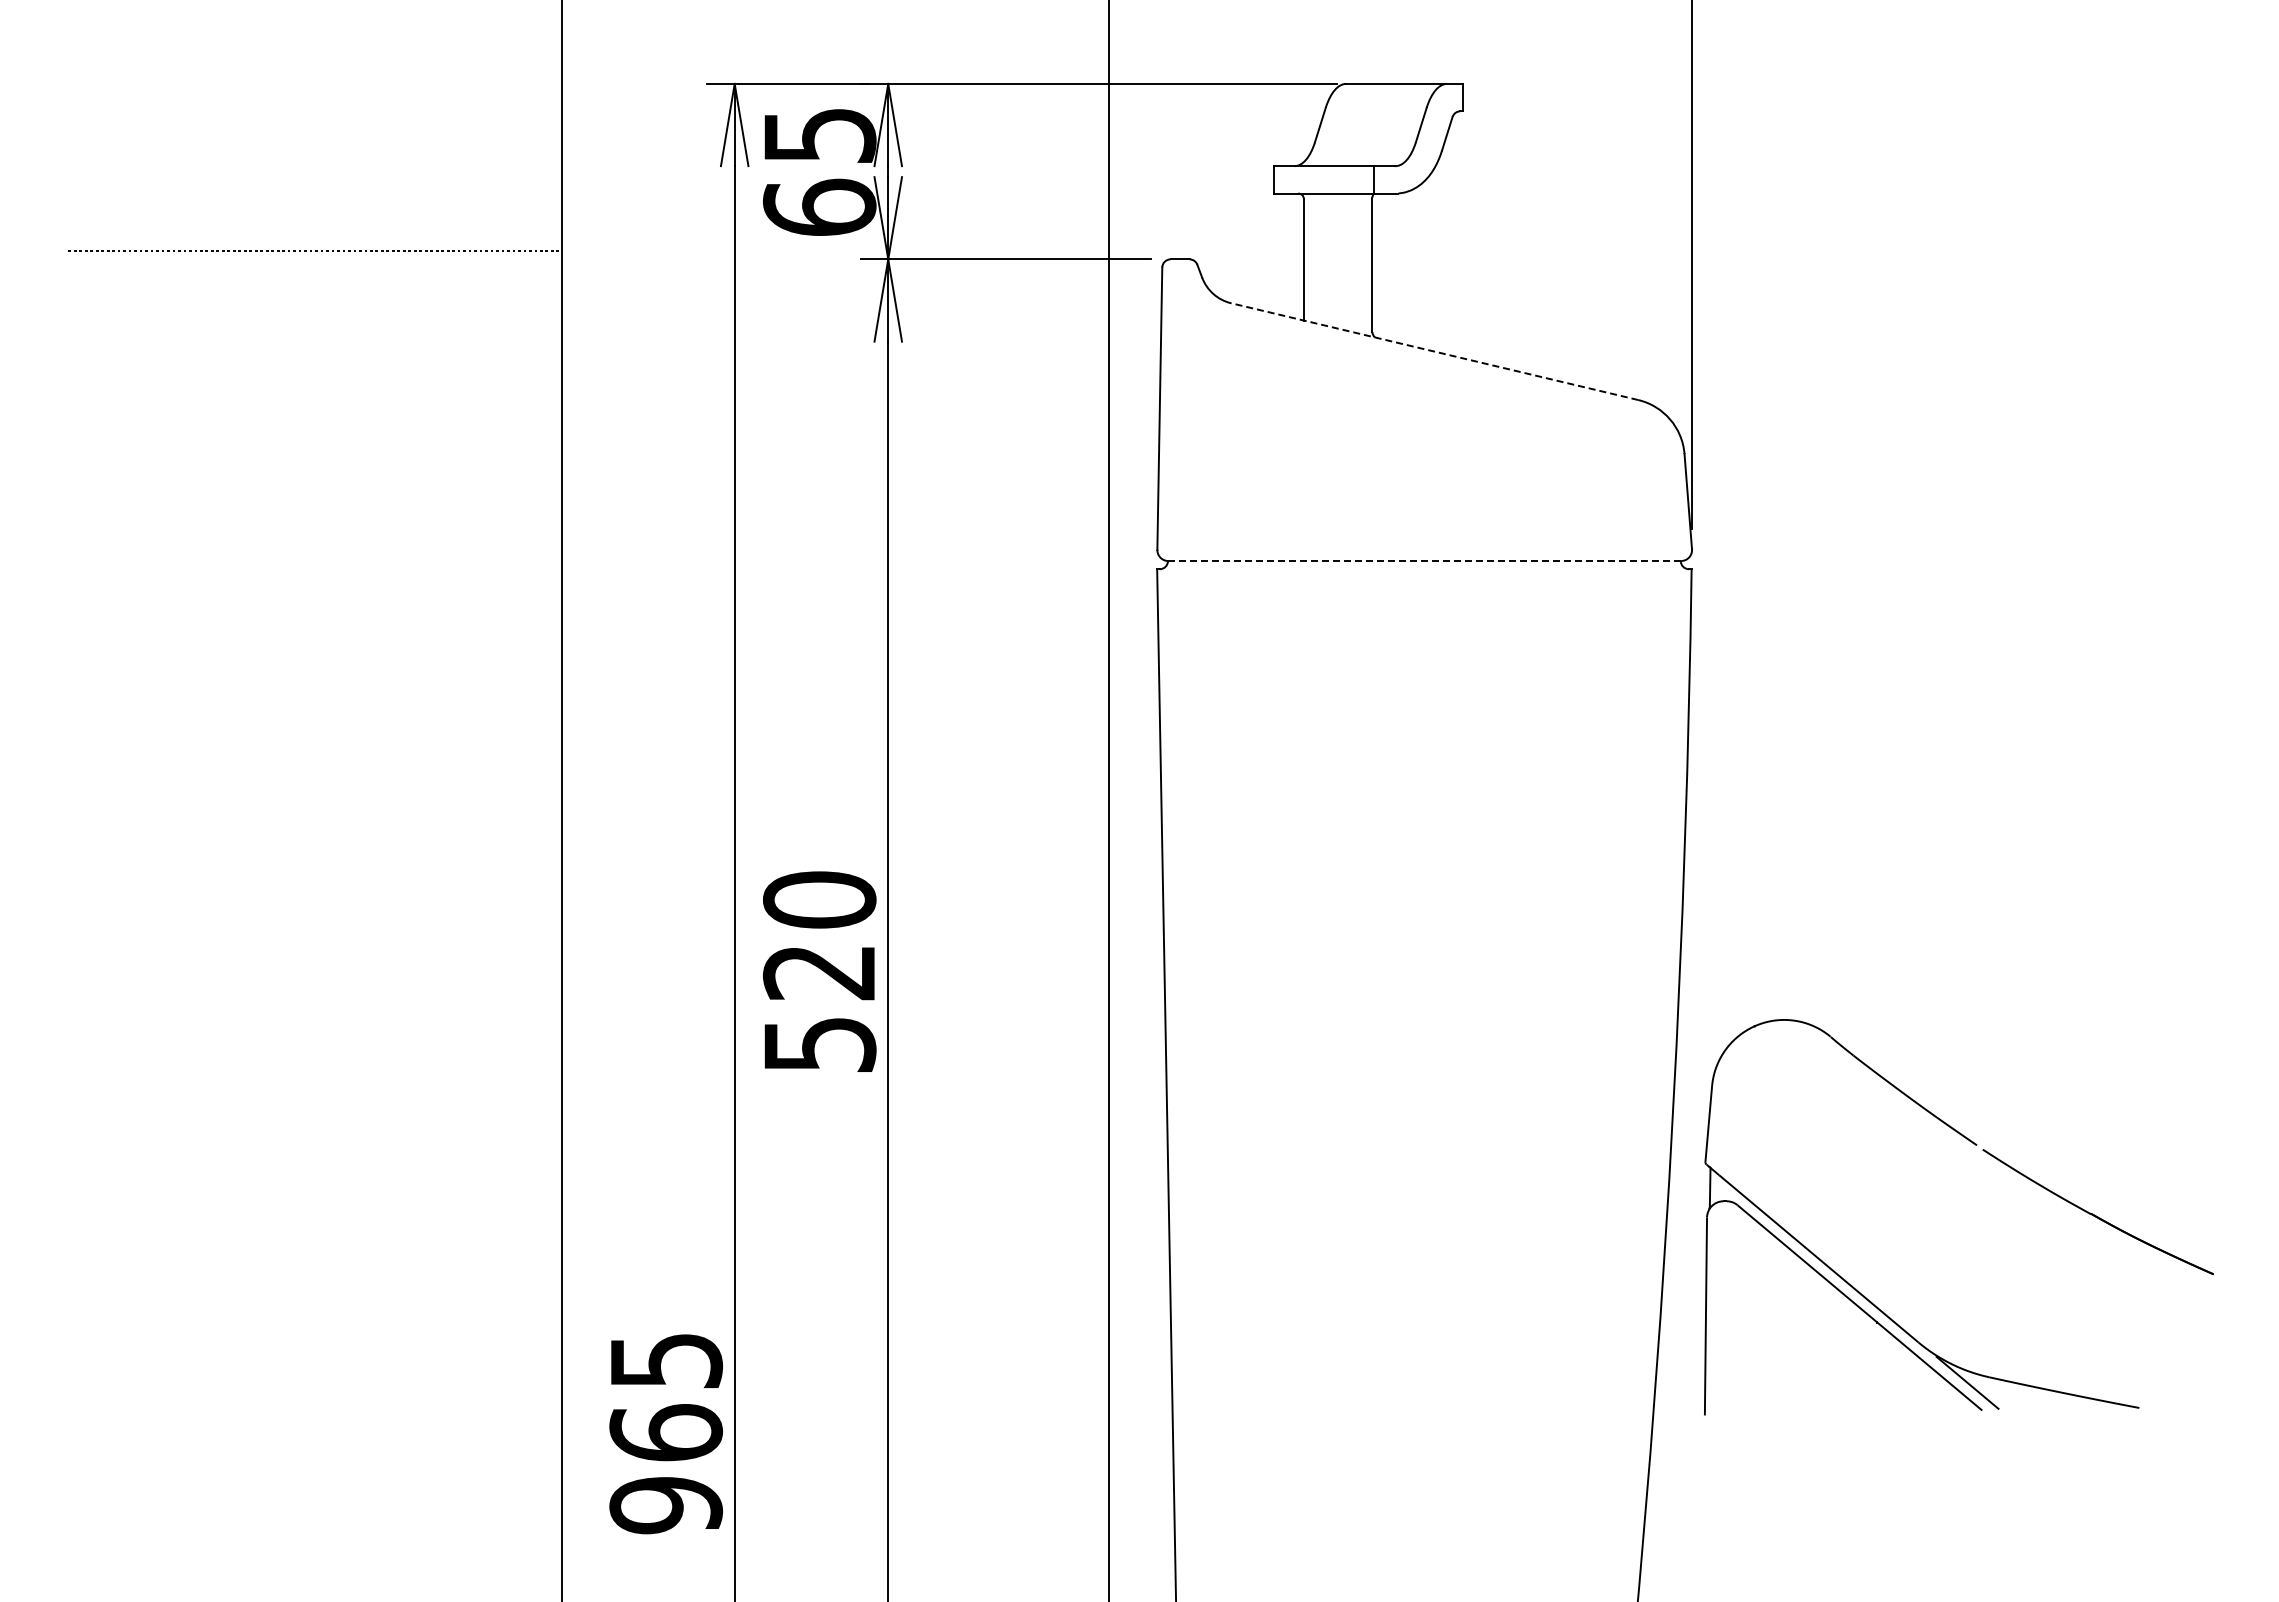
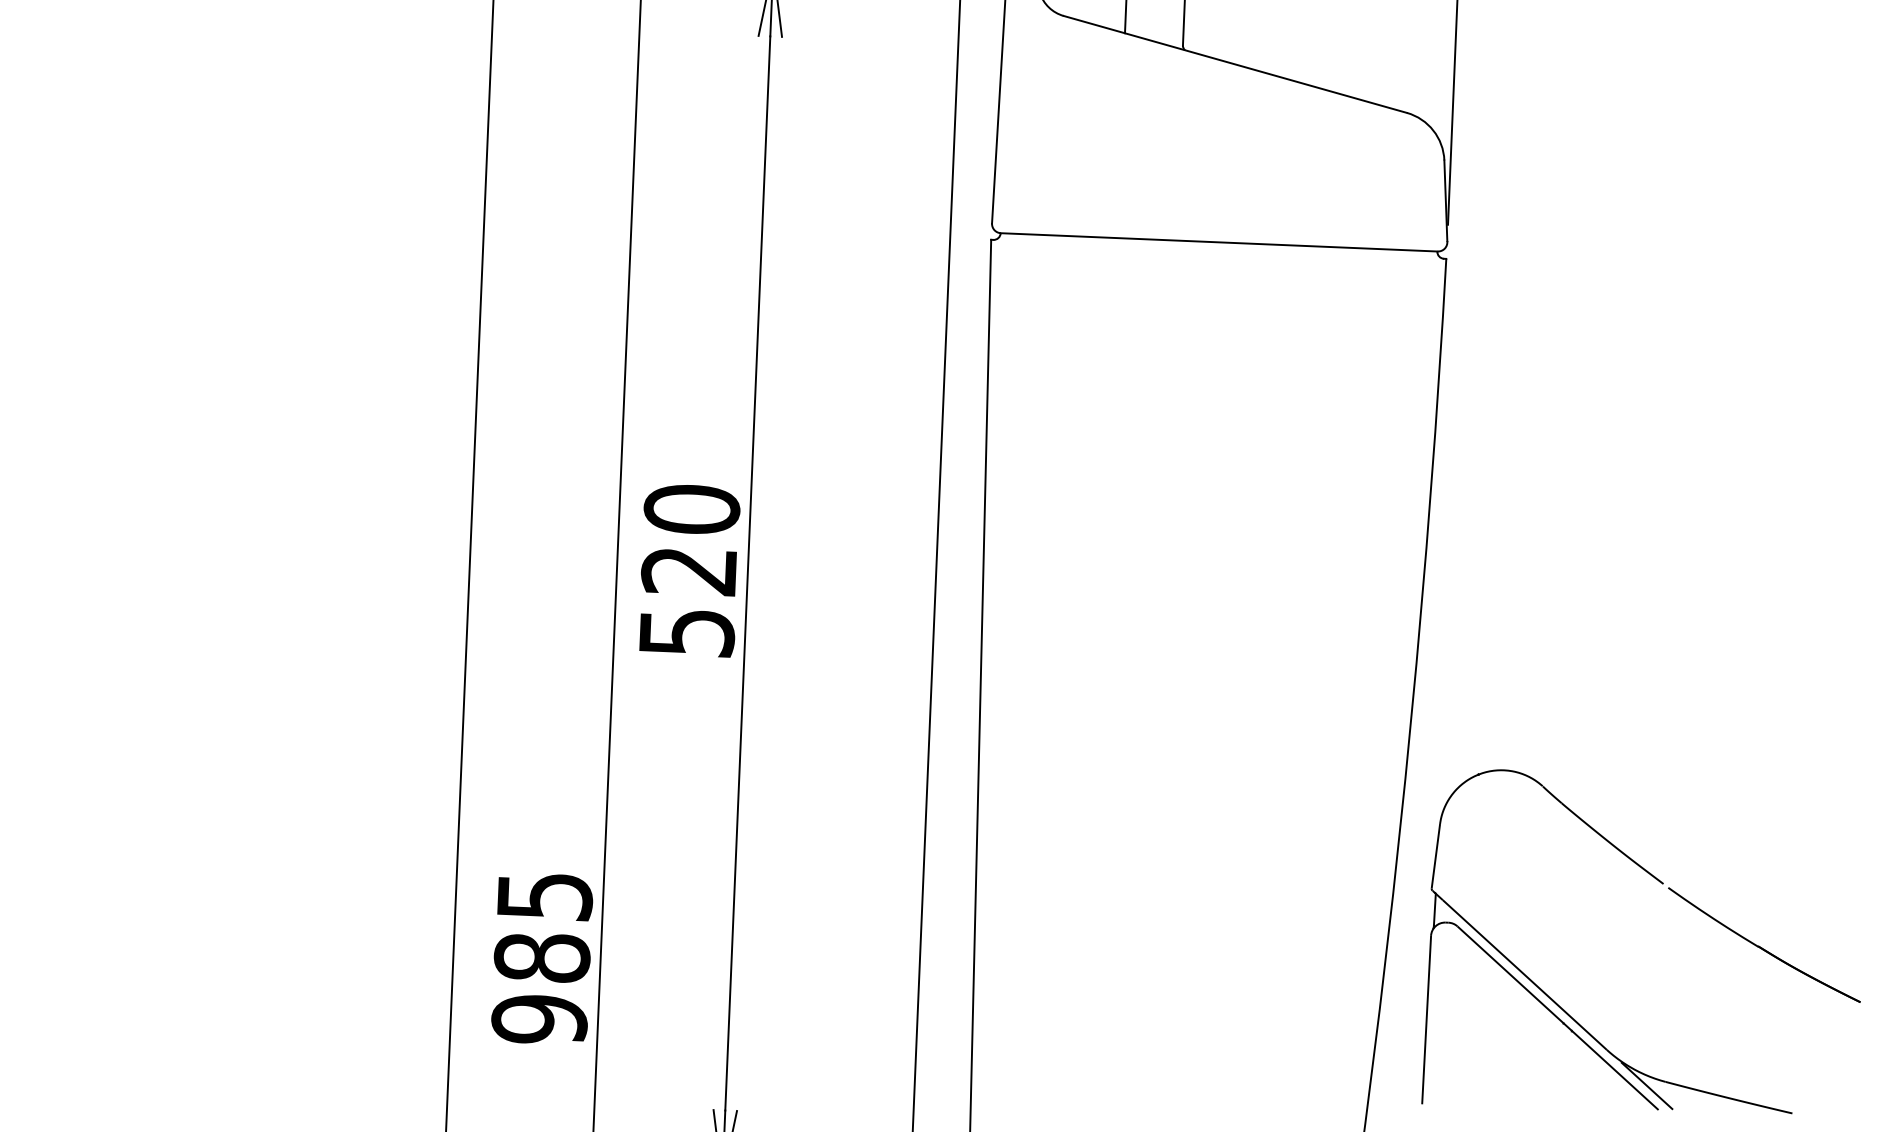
line: (1434, 351) -> (1235, 64), dashed -> solid
line: (1424, 561) -> (1219, 242), dashed -> solid
part: (1997, 1160) -> (1680, 897), moved
text: (665, 1432) -> (541, 957), 965 -> 985

